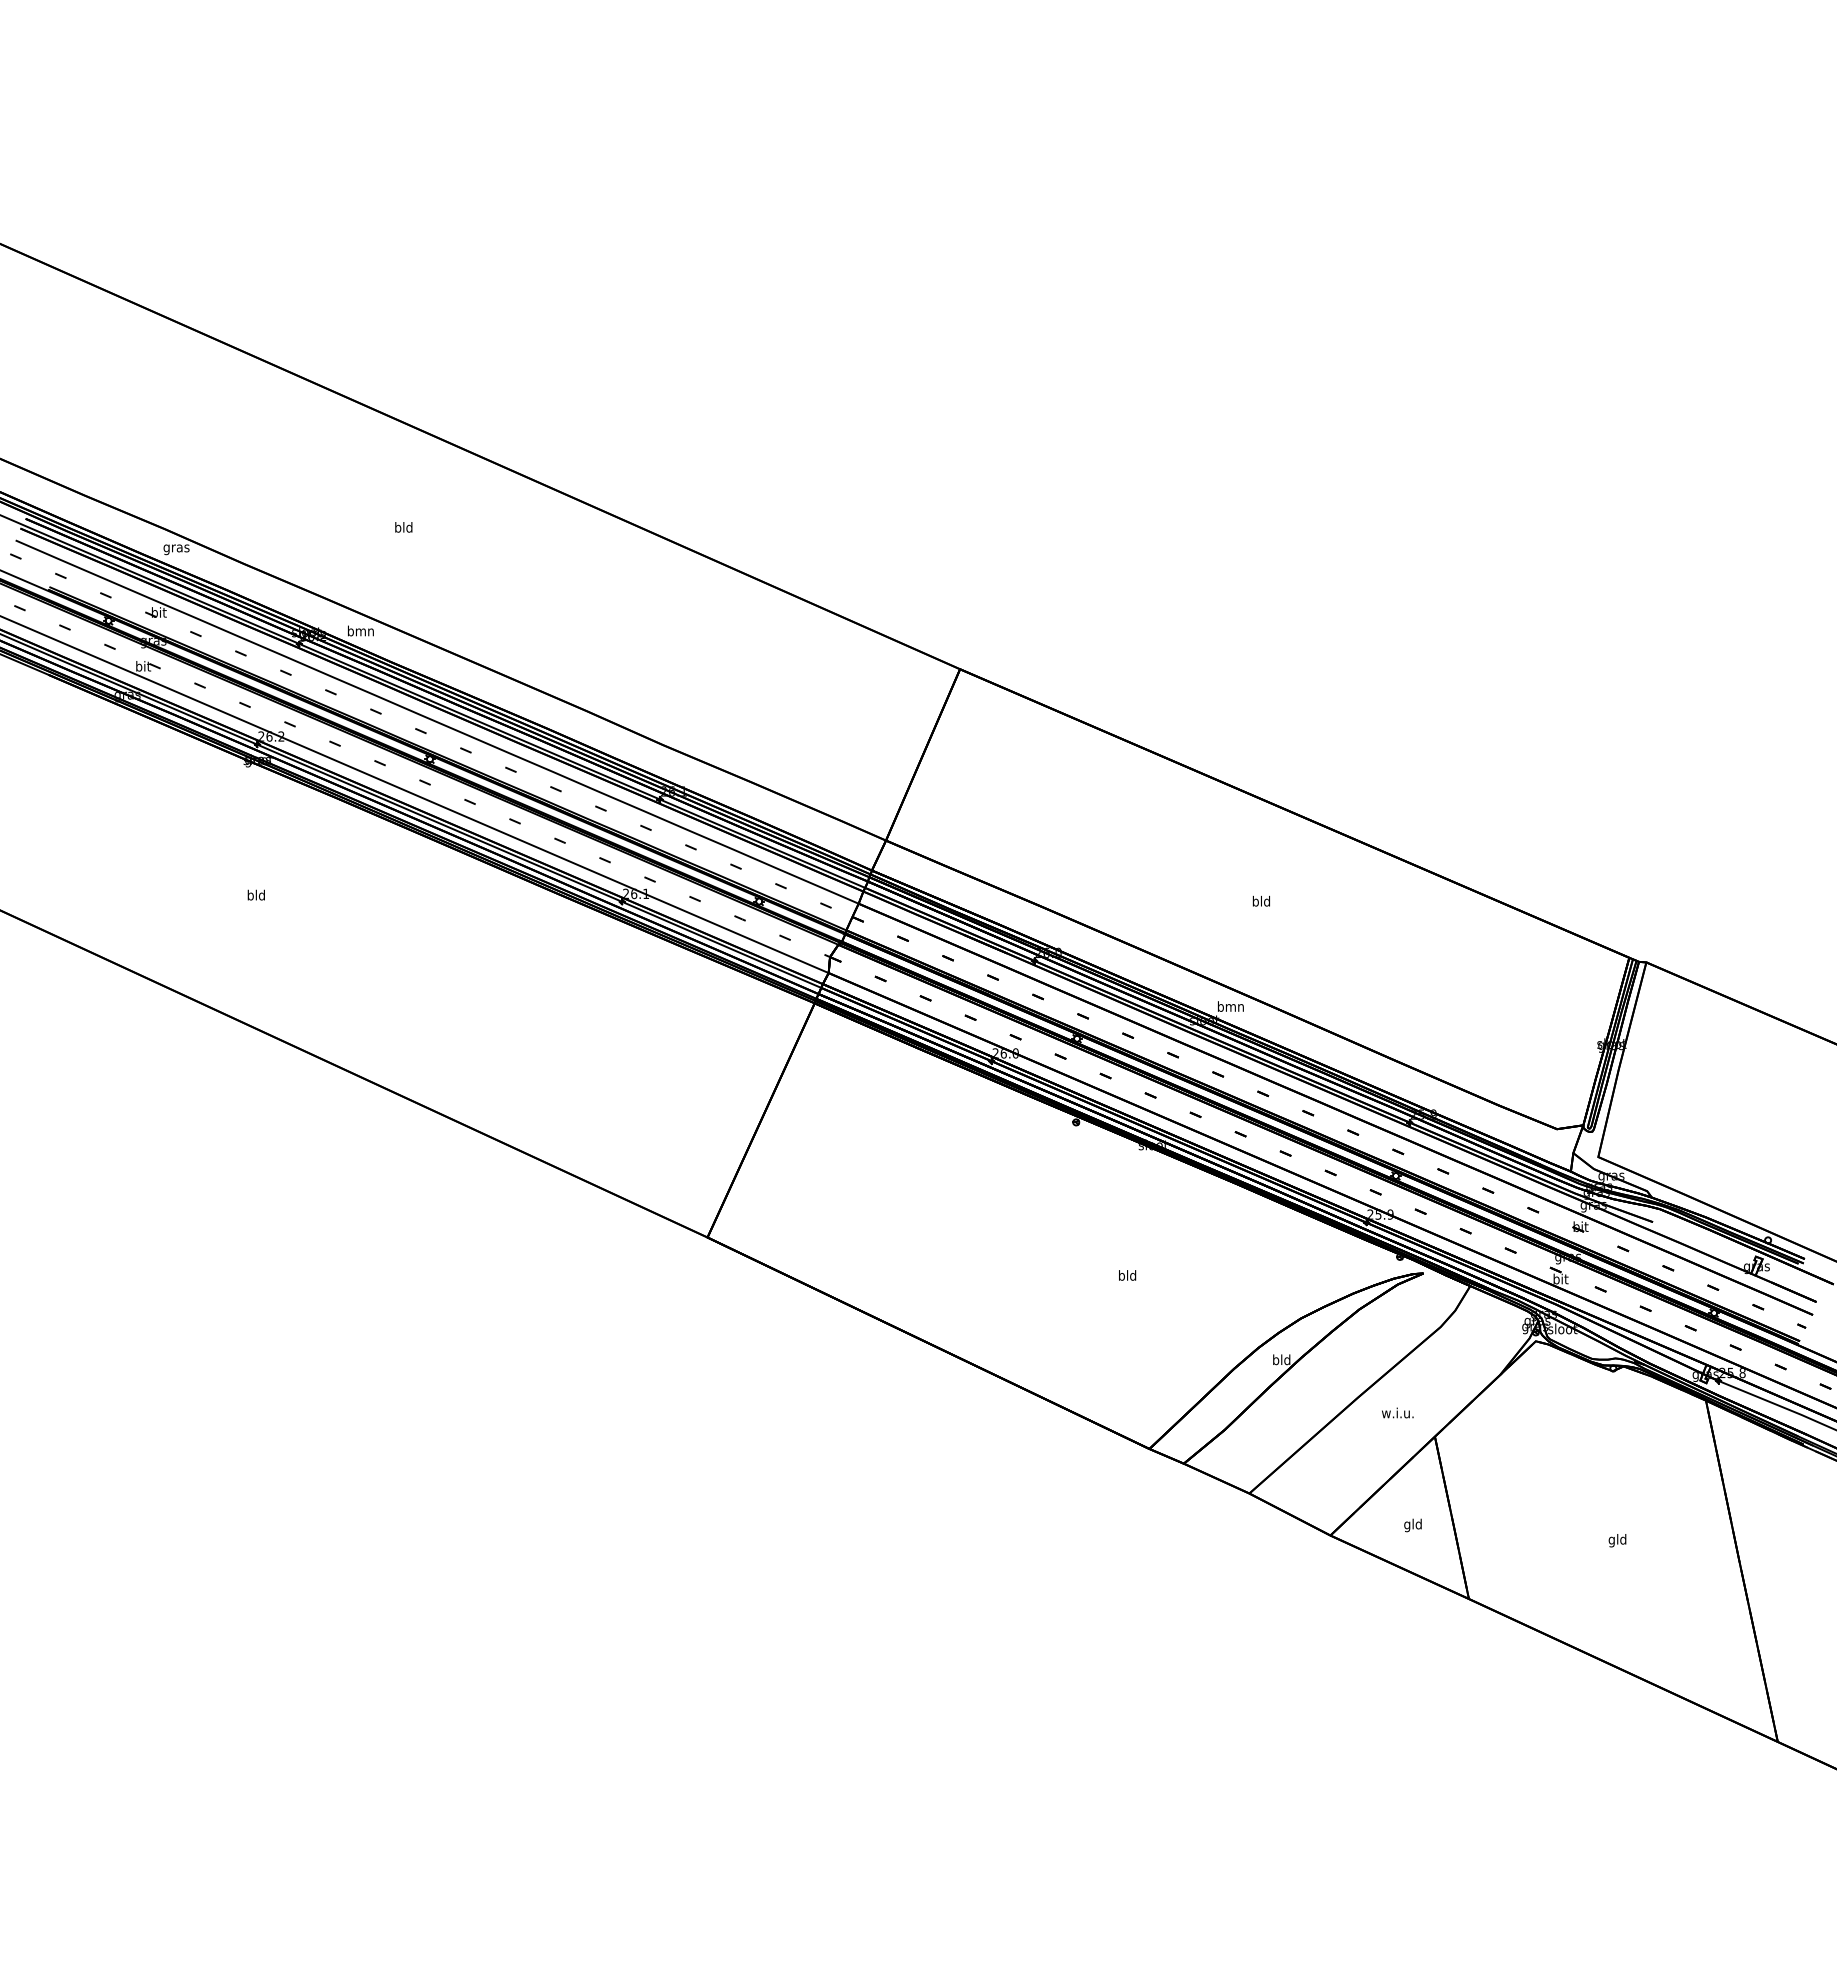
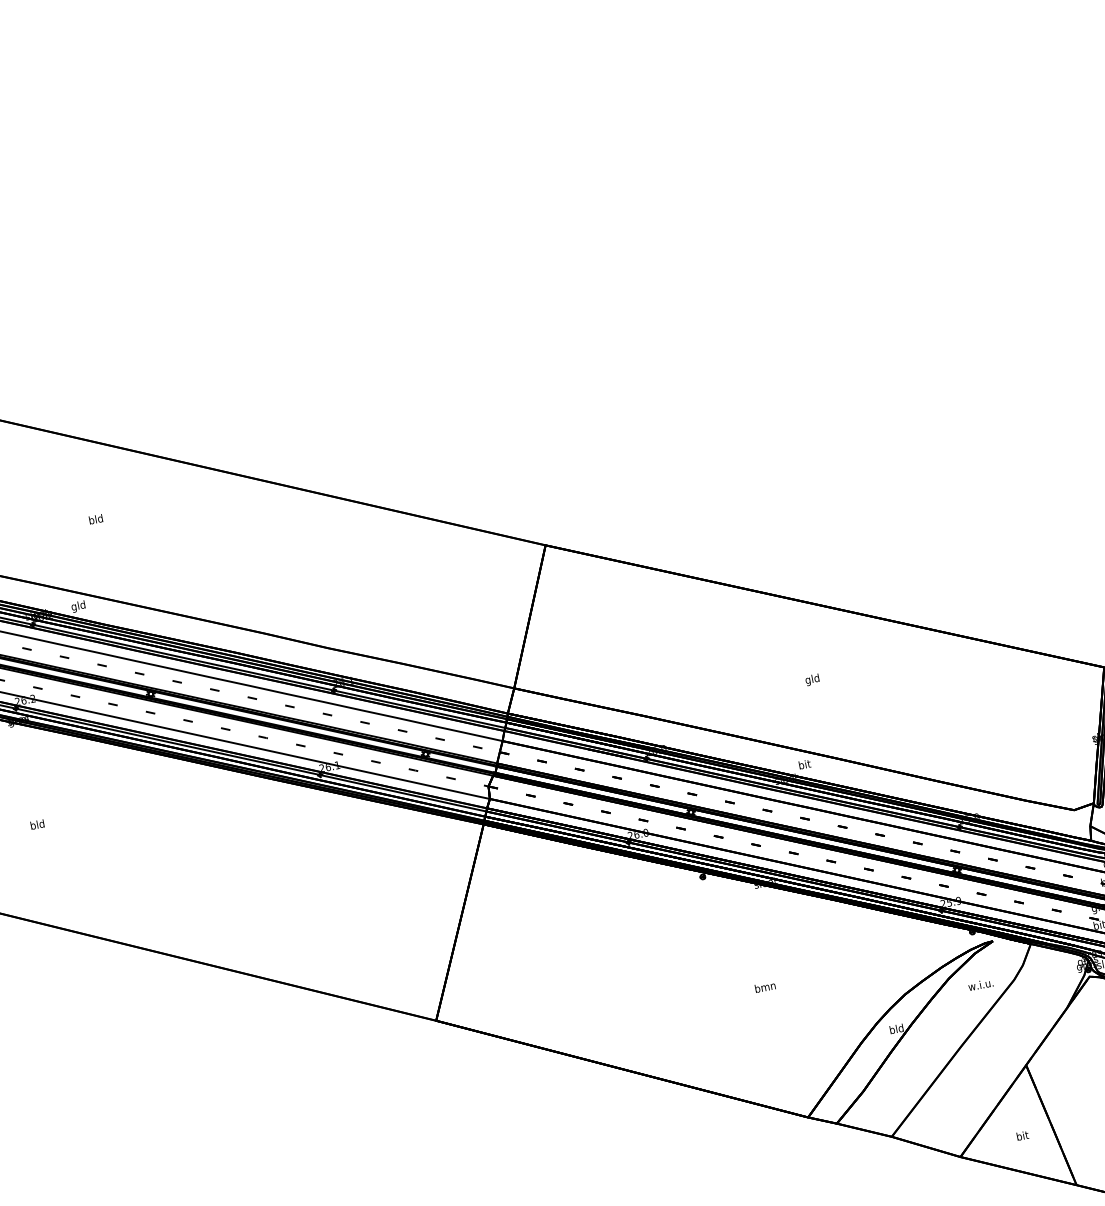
text: (360, 632) -> (78, 606), bmn -> gld
text: (1255, 902) -> (808, 680), bld -> gld
text: (1230, 1006) -> (804, 764), bmn -> bit
text: (1127, 1275) -> (765, 987), bld -> bmn
text: (1397, 1412) -> (980, 984), moved
text: (1412, 1525) -> (1022, 1137), gld -> bit

